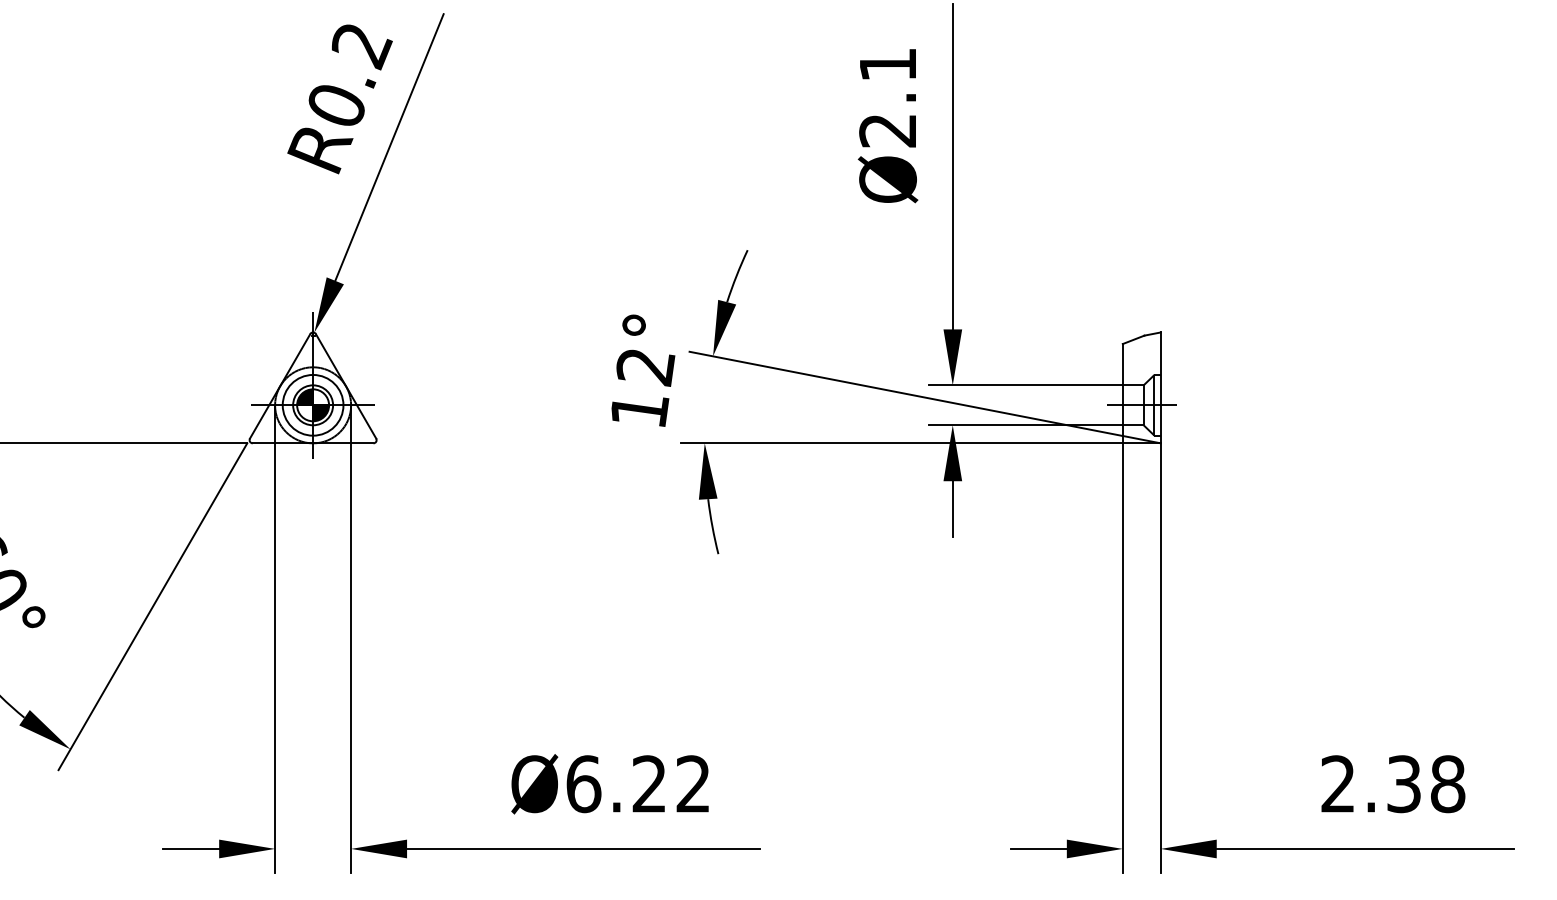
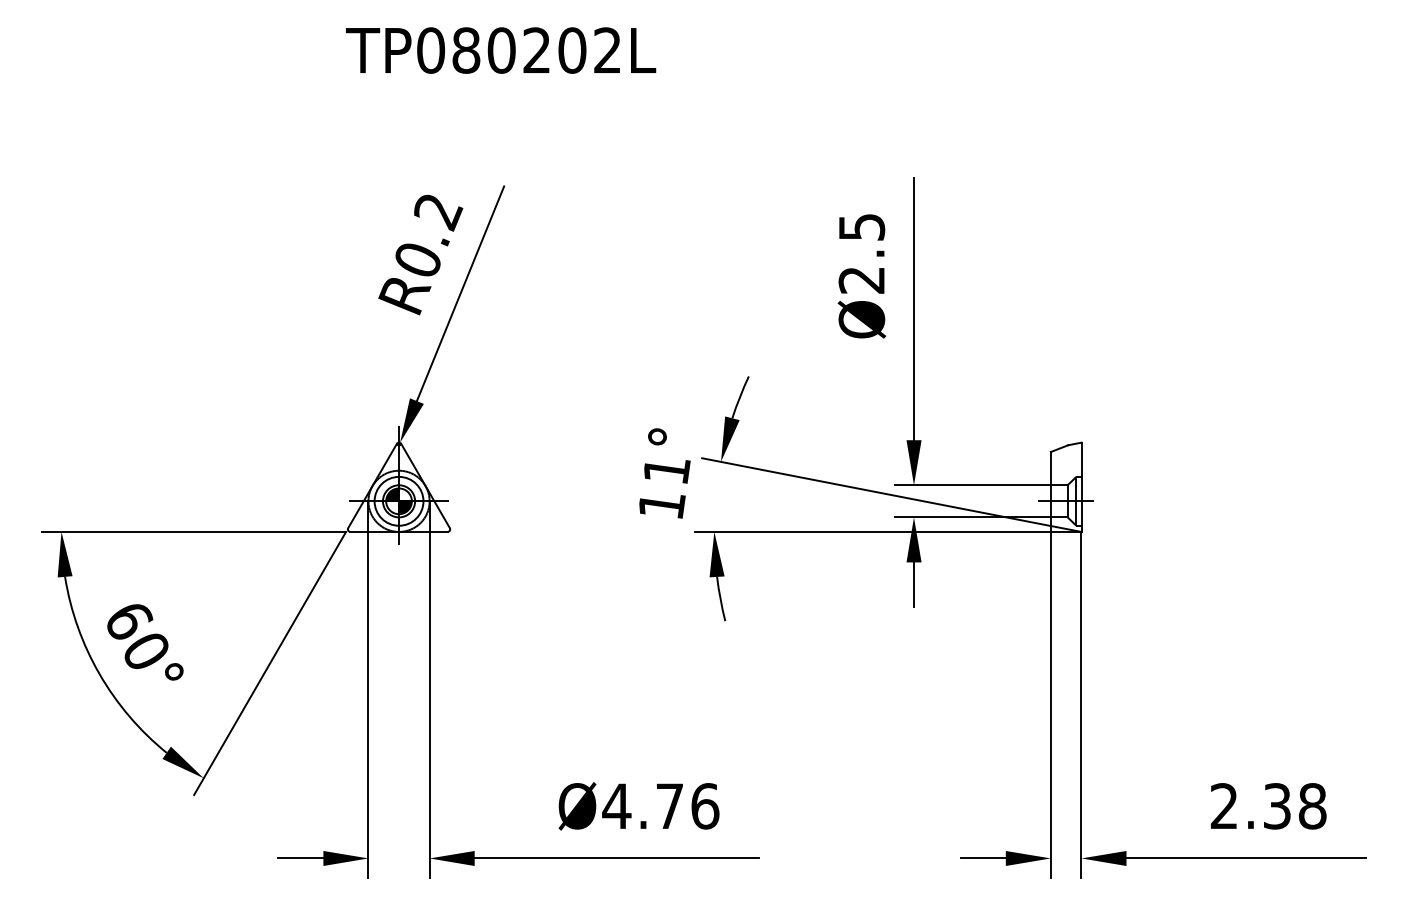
text: (888, 65) -> (862, 227), Ø2.1 -> Ø2.5
text: (645, 368) -> (666, 471), 12° -> 11°
text: (637, 784) -> (660, 806), Ø6.22 -> Ø4.76

